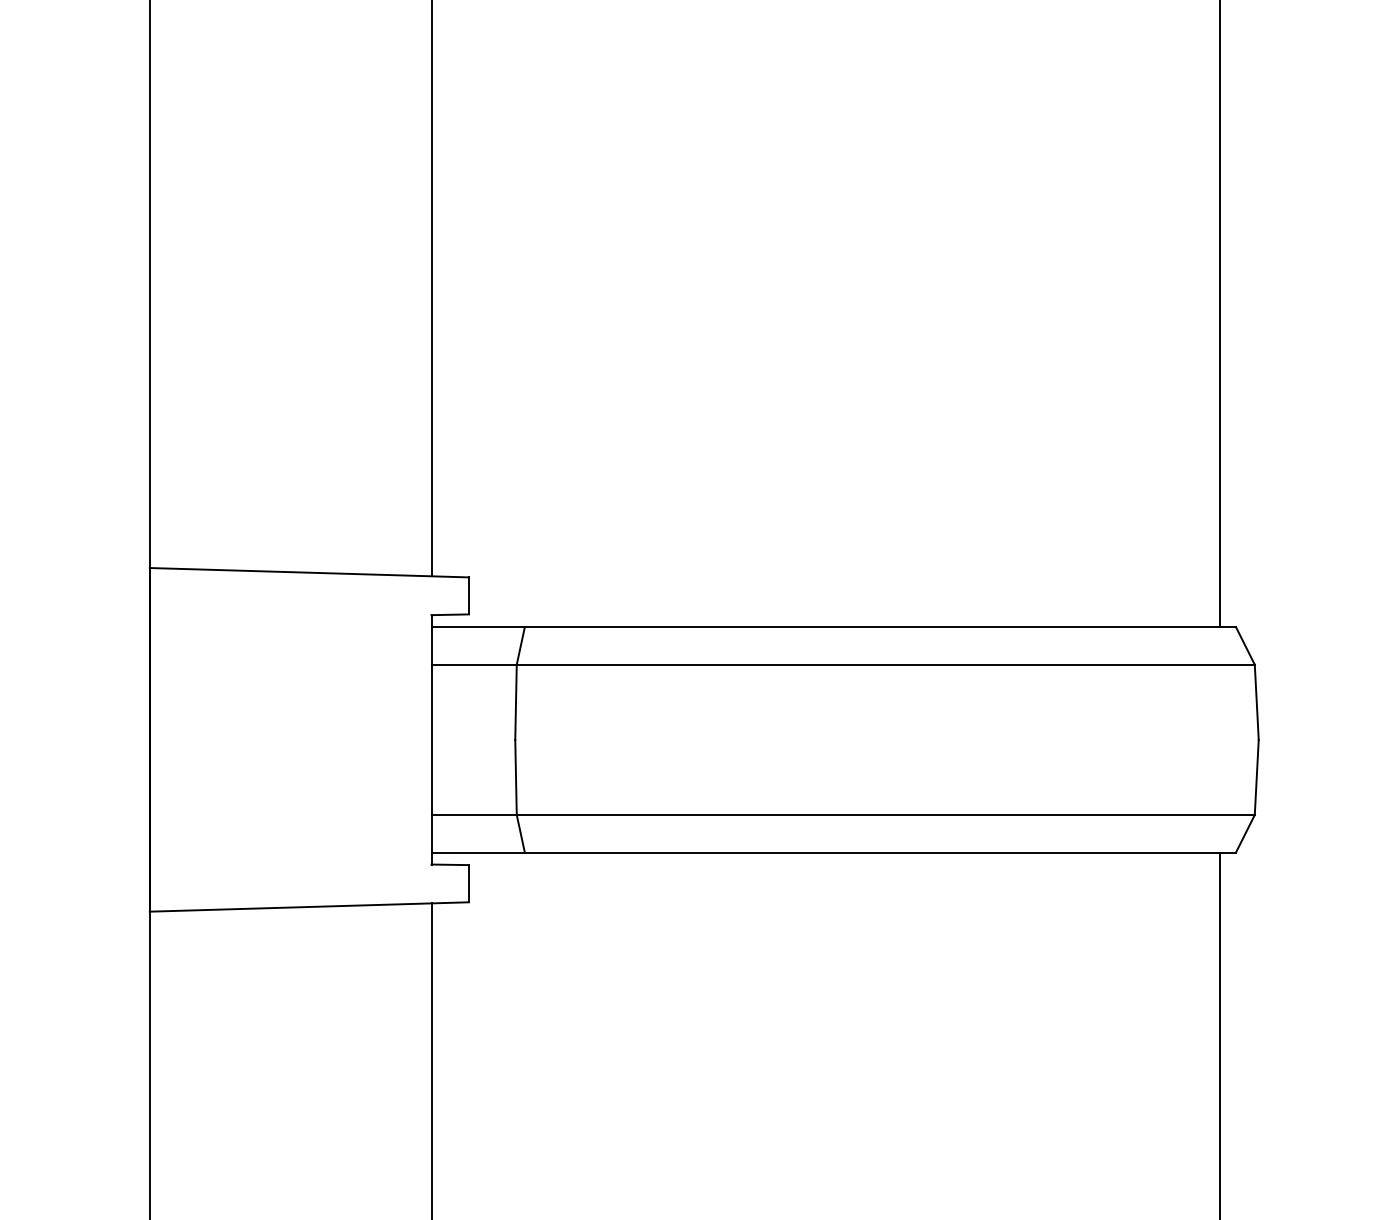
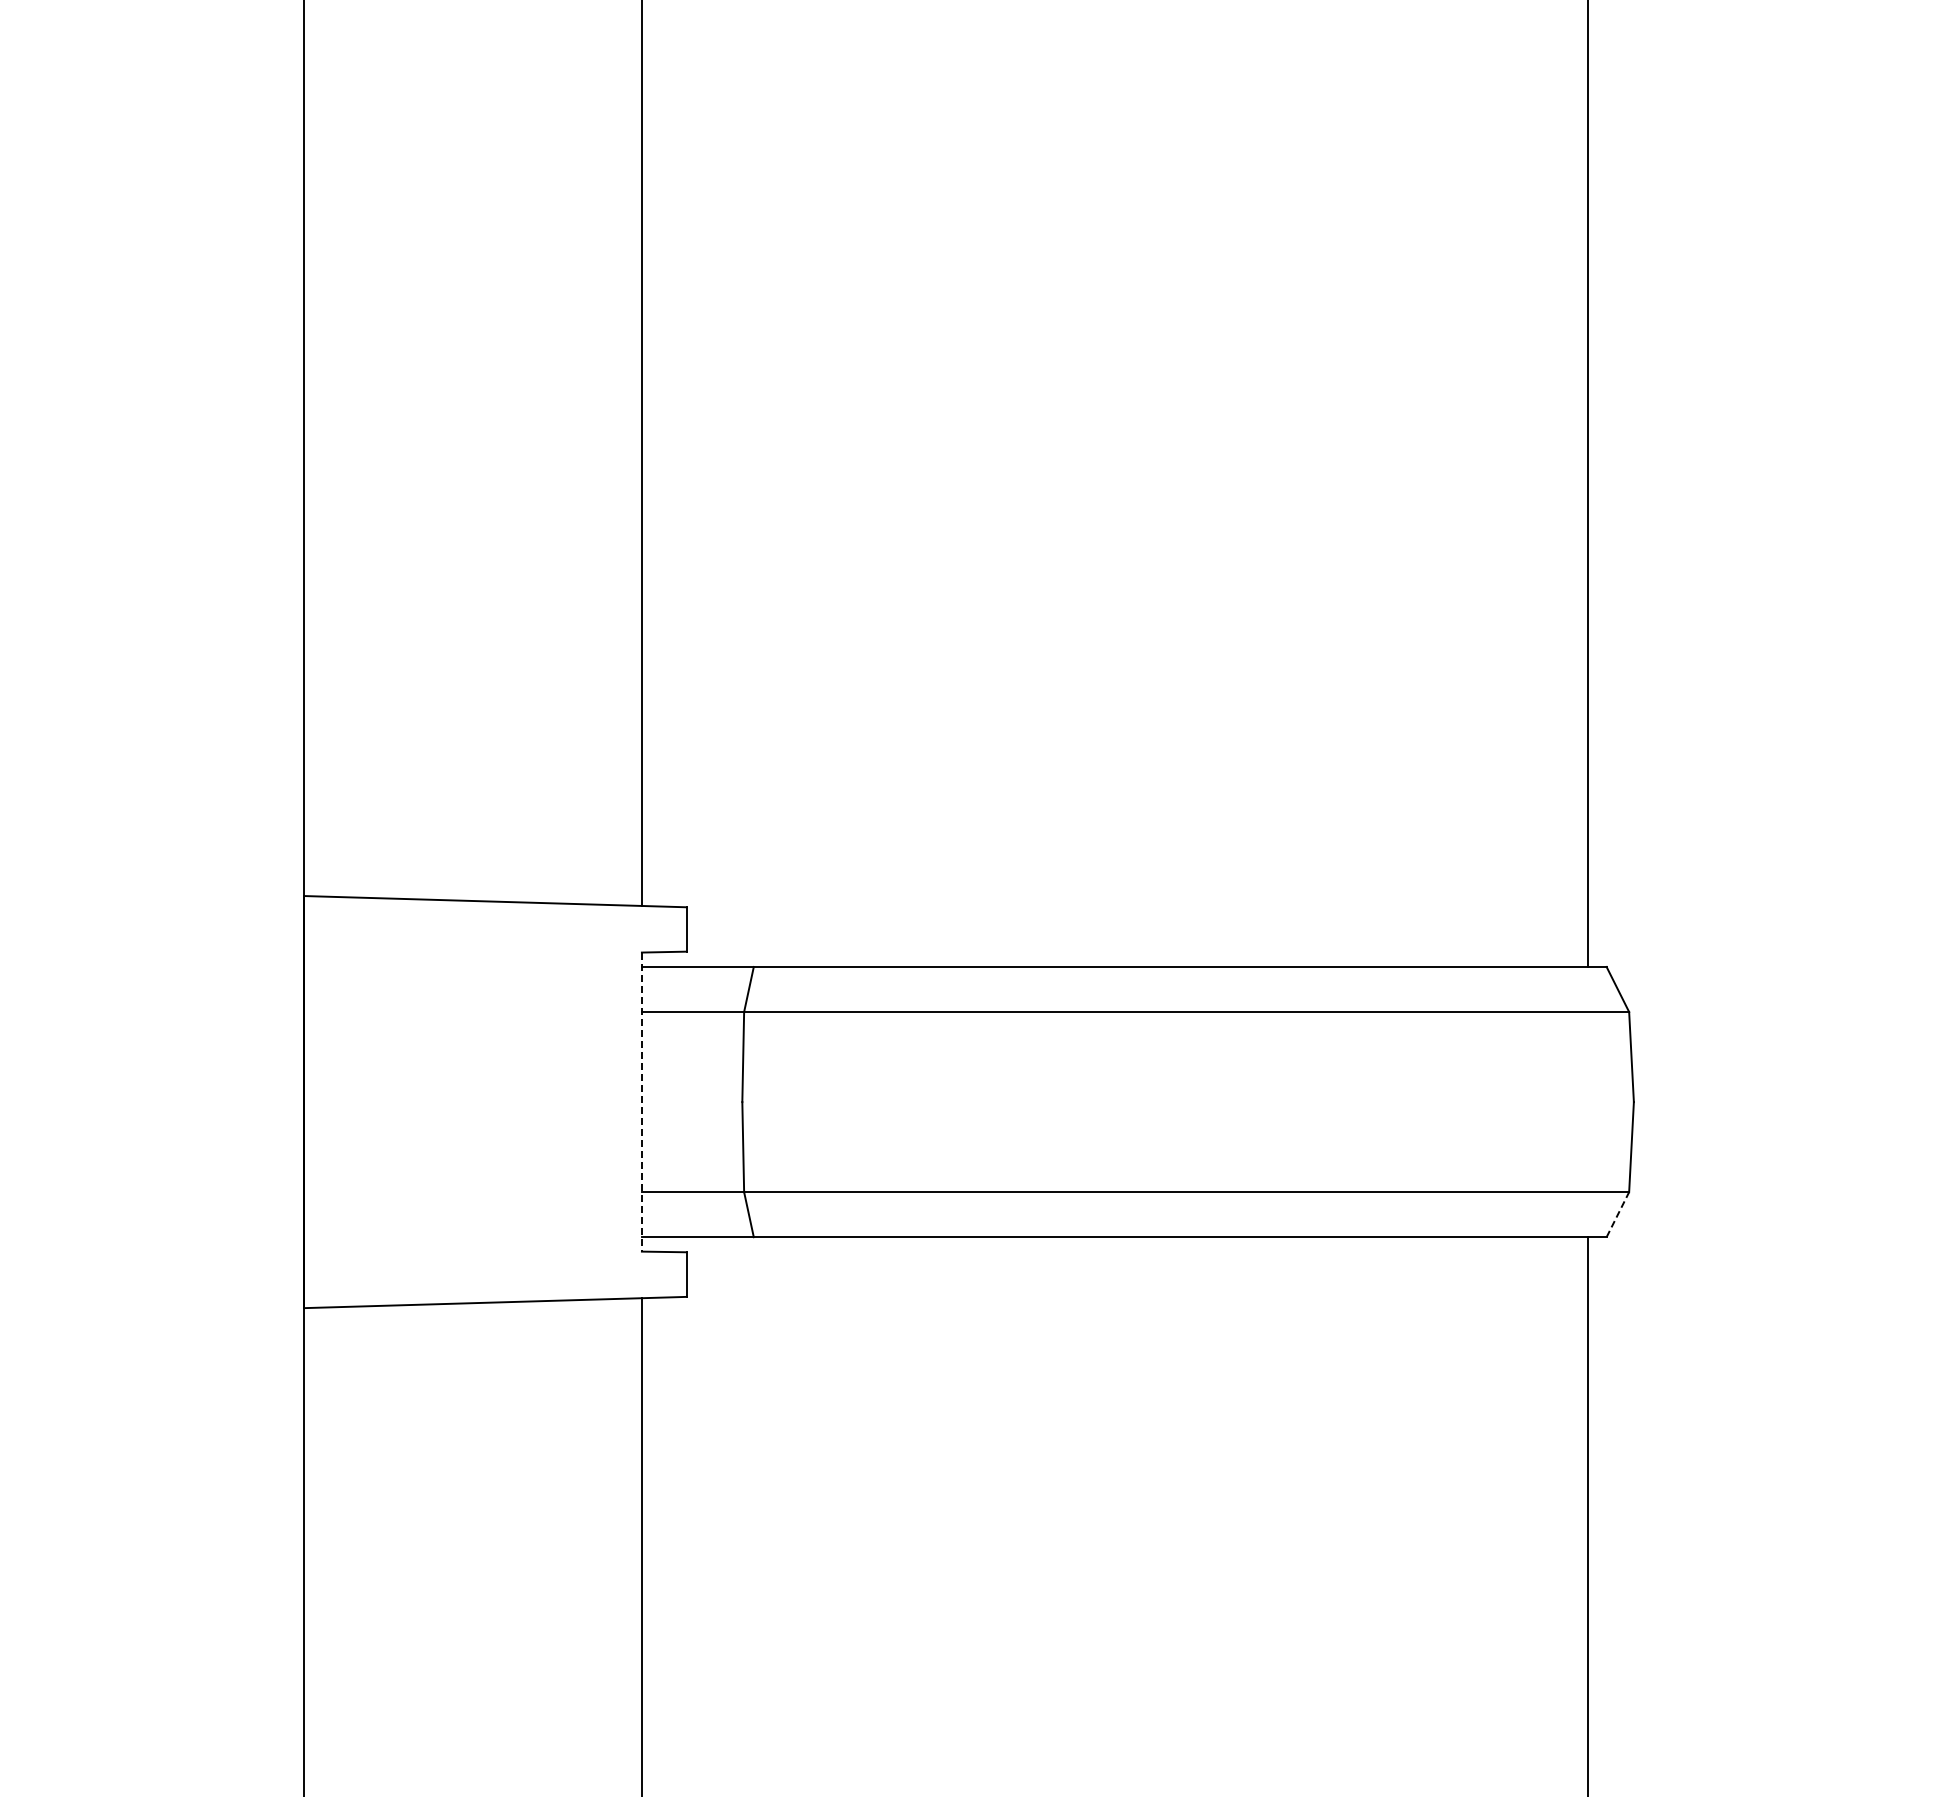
line: (431, 740) -> (641, 1102), solid -> dashed
line: (1245, 833) -> (1618, 1214), solid -> dashed

